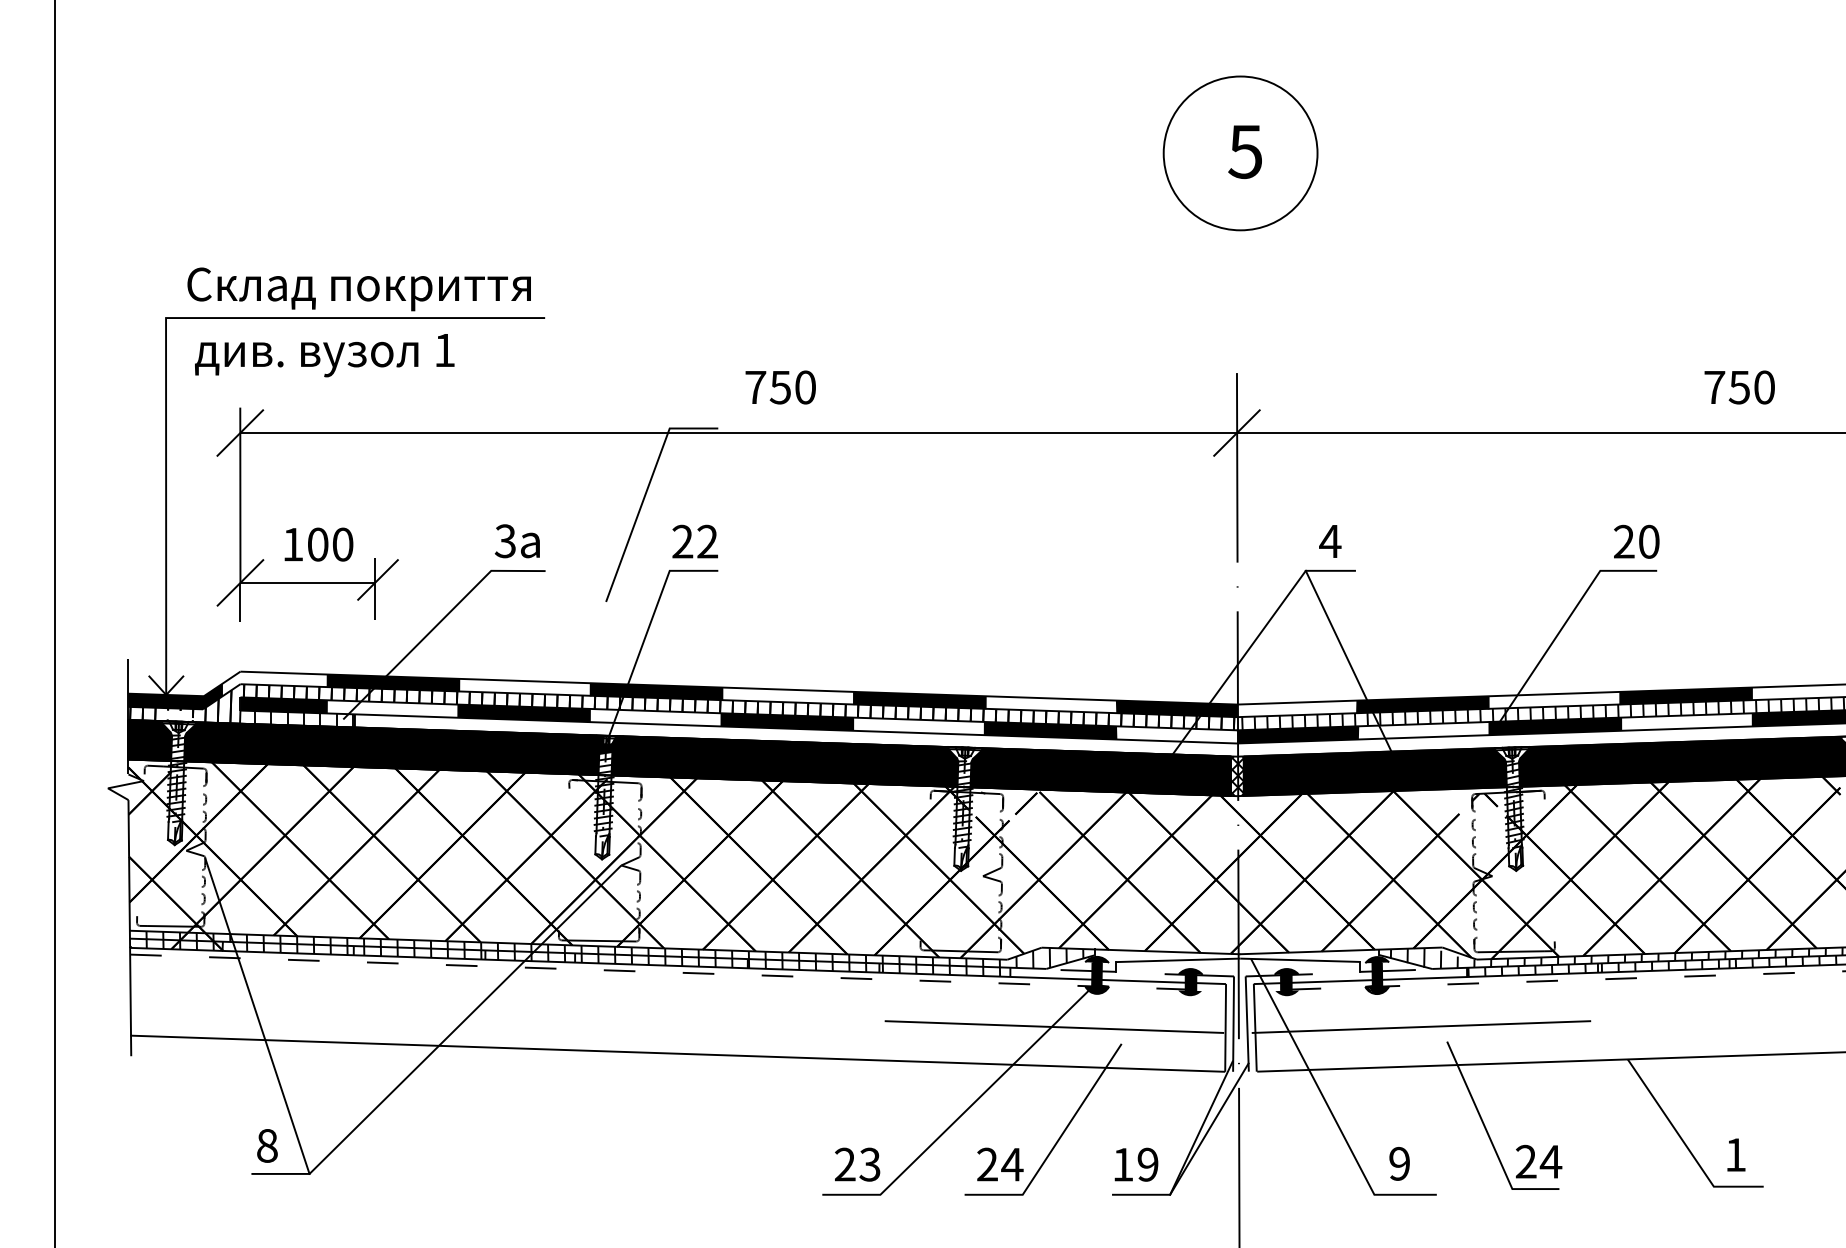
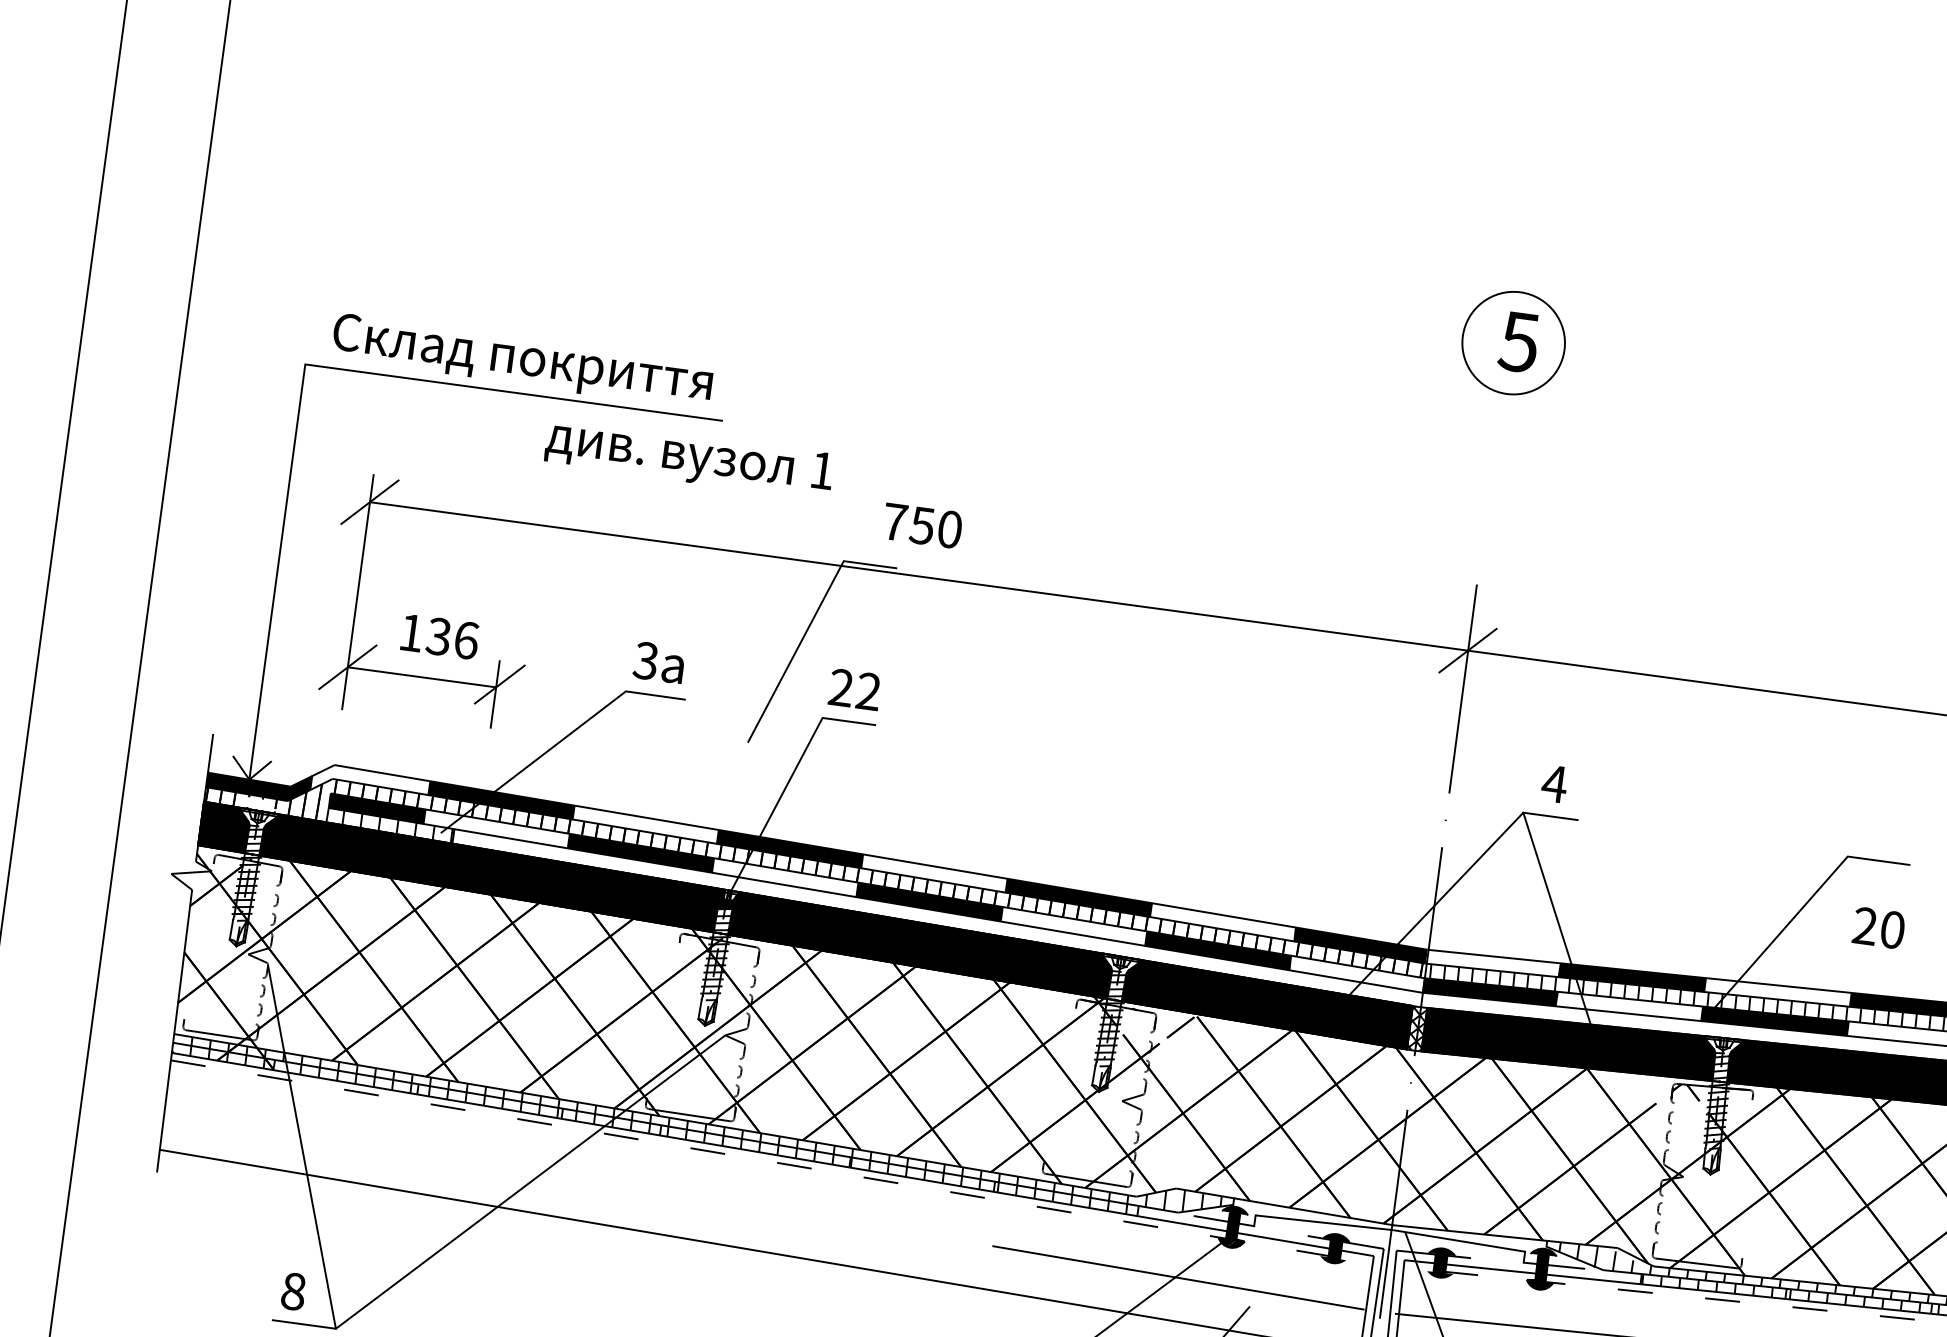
circle: (1240, 153) -> (1513, 343), size x0.6
text: (324, 355) -> (689, 458), moved
text: (780, 387) -> (922, 525), moved
text: (1636, 541) -> (1878, 927), moved
text: (330, 544) -> (452, 638), 100 -> 136

